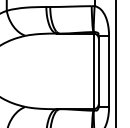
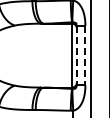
line: (98, 71) -> (76, 55), solid -> dashed
line: (109, 71) -> (85, 55), solid -> dashed

